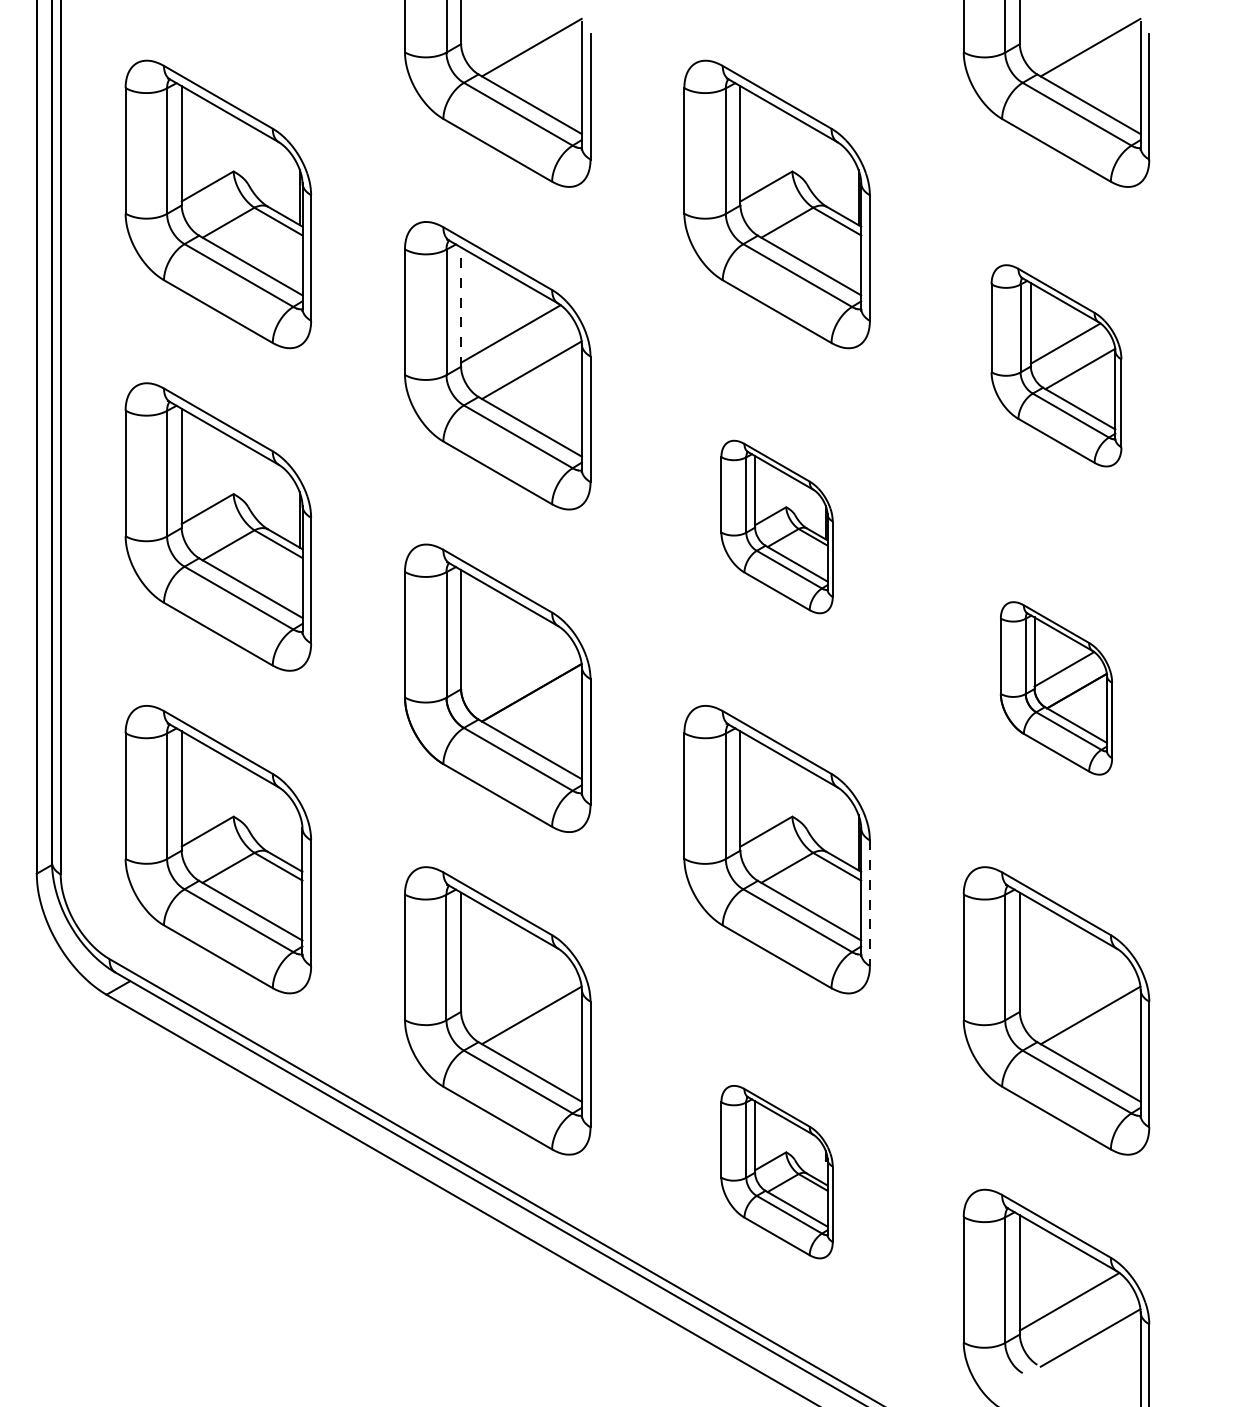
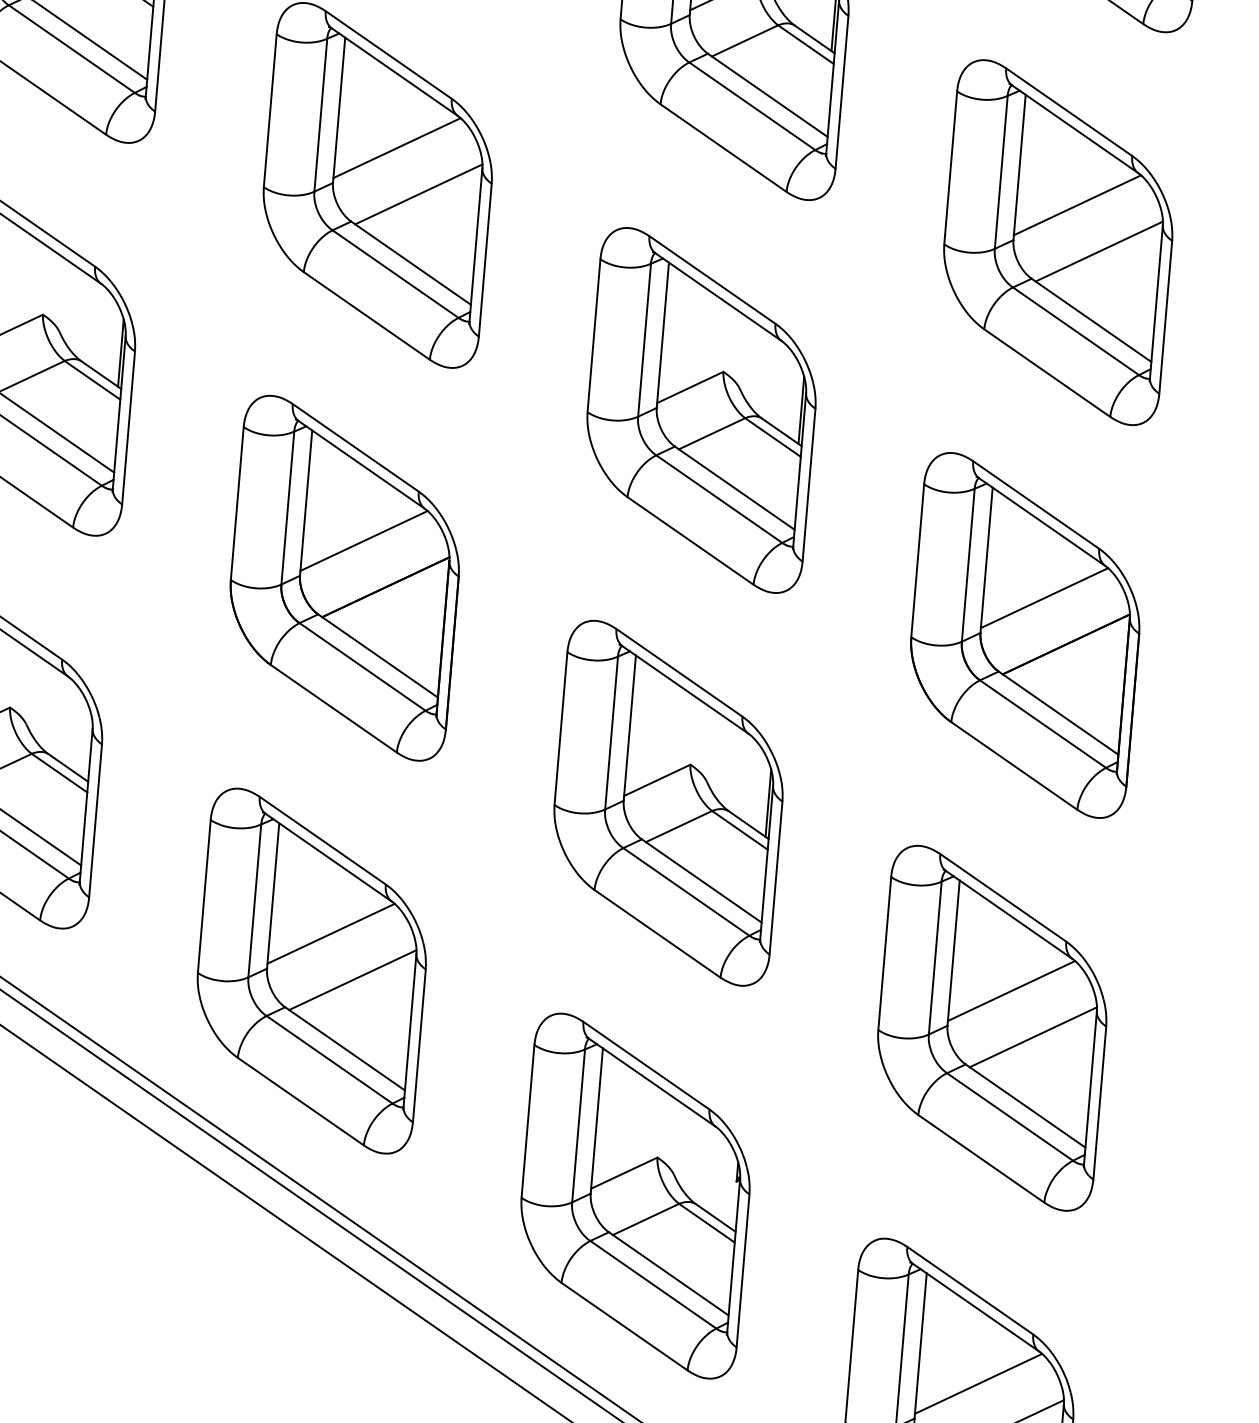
line: (461, 307) -> (339, 110), dashed -> solid
part: (1056, 365) -> (1058, 242), size x1.43
part: (776, 526) -> (700, 409), size x1.67
line: (510, 656) -> (363, 540), added
part: (1056, 688) -> (1025, 635), size x1.67
line: (869, 903) -> (775, 878), dashed -> solid
line: (510, 978) -> (330, 932), added
line: (1069, 979) -> (1011, 991), added
part: (776, 1171) -> (634, 1195), size x1.67

